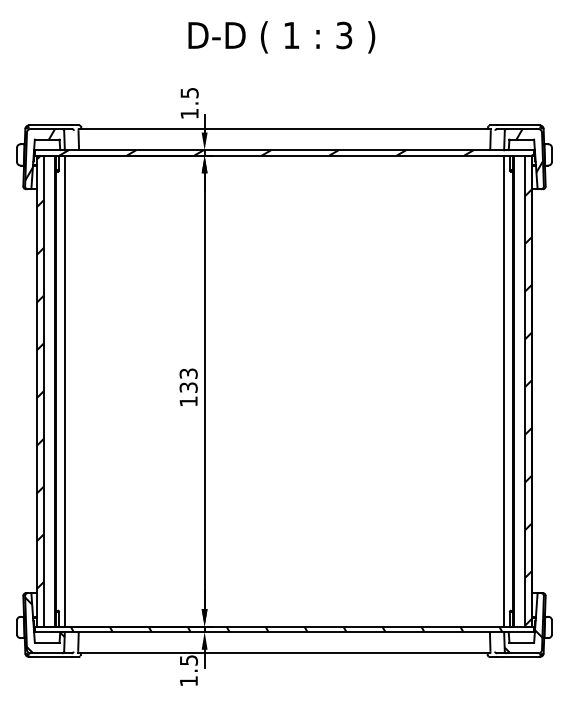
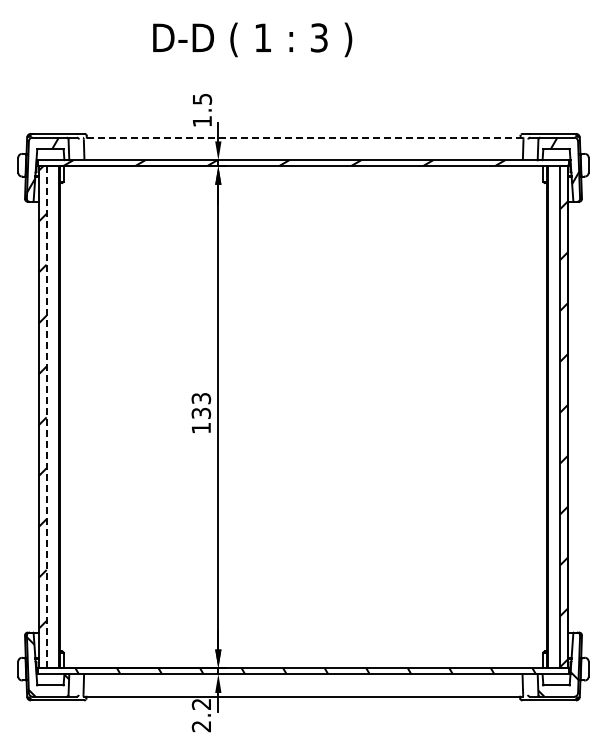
text: (281, 36) -> (252, 39), moved
line: (284, 128) -> (303, 137), solid -> dashed
line: (43, 390) -> (46, 416), solid -> dashed
line: (65, 390) -> (69, 416), removed
line: (503, 390) -> (537, 416), removed
text: (188, 670) -> (201, 715), 1.5 -> 2.2

